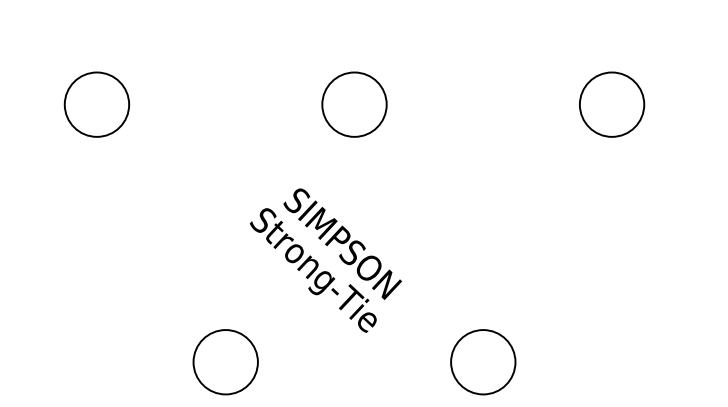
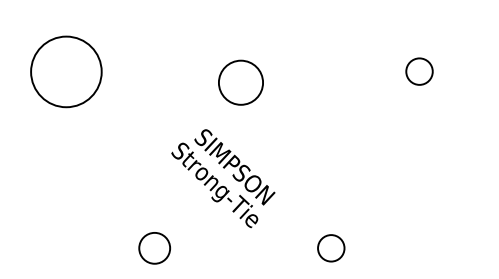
circle: (97, 104) -> (66, 71), size x1.6
circle: (353, 104) -> (240, 82), moved
circle: (611, 104) -> (419, 71), size x0.6
circle: (225, 362) -> (154, 248), size x0.7
circle: (483, 362) -> (331, 248), size x0.6

